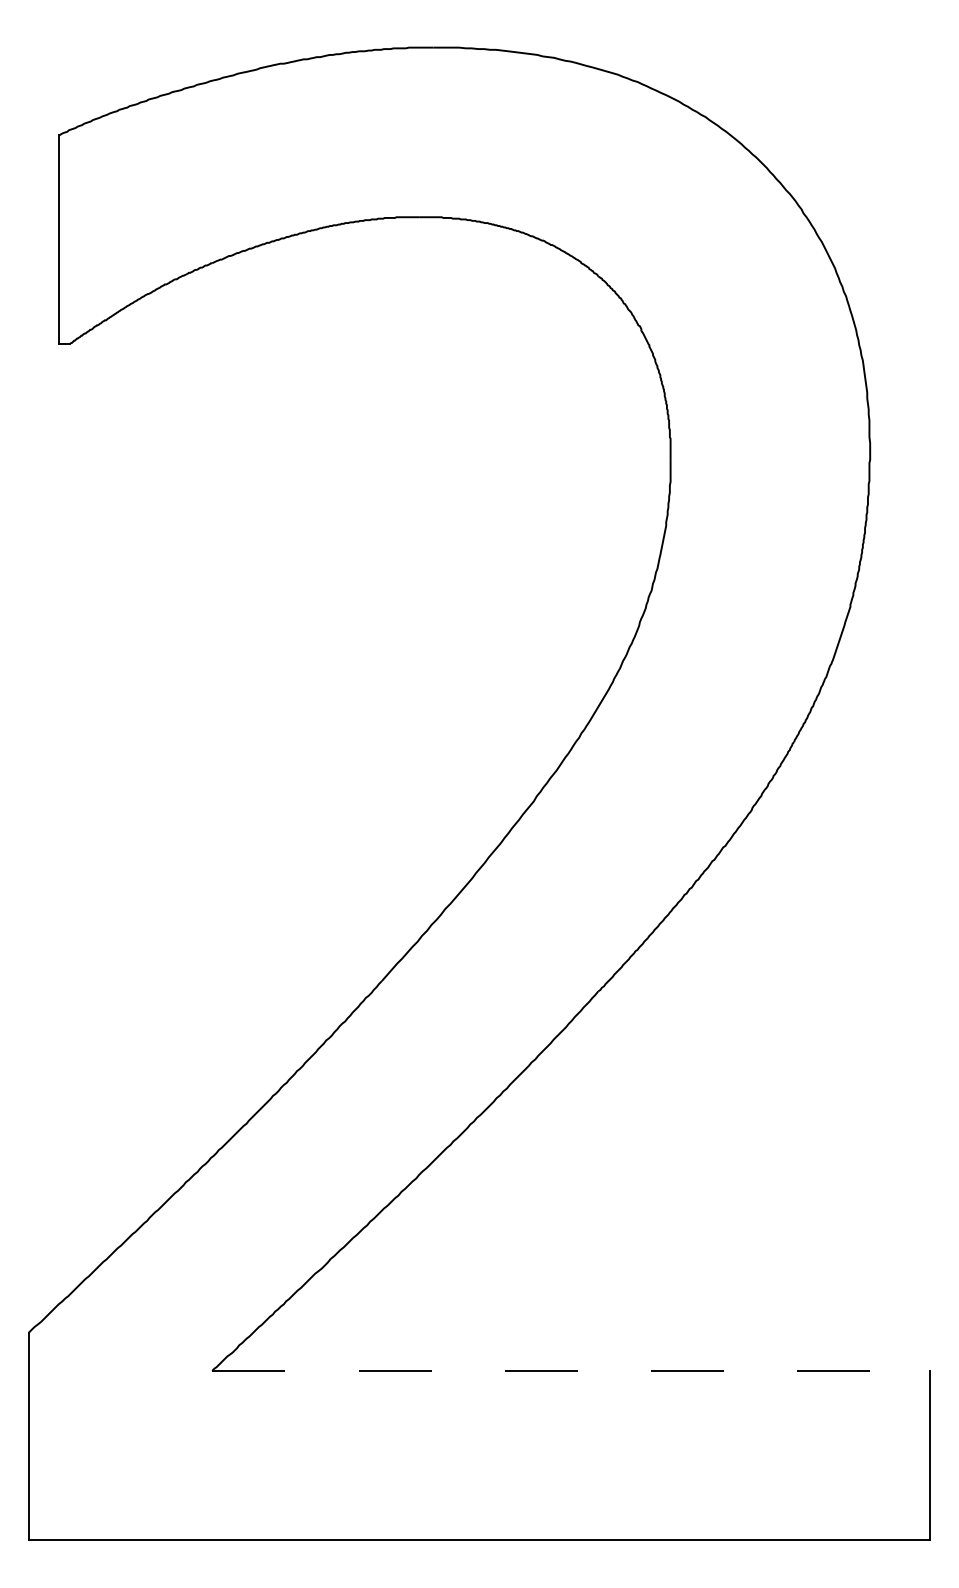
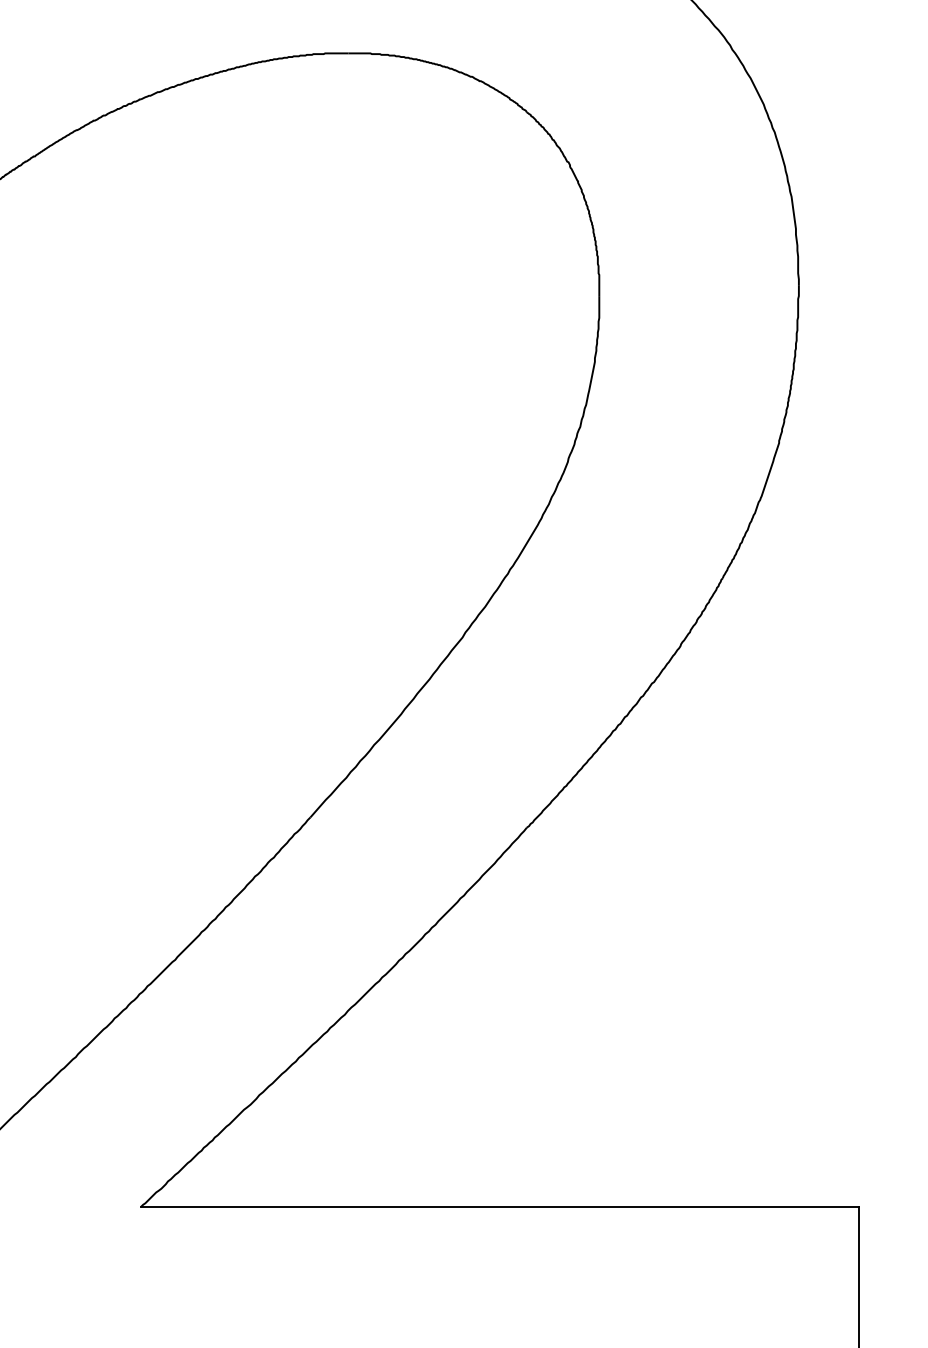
line: (571, 1370) -> (500, 1206), dashed -> solid

